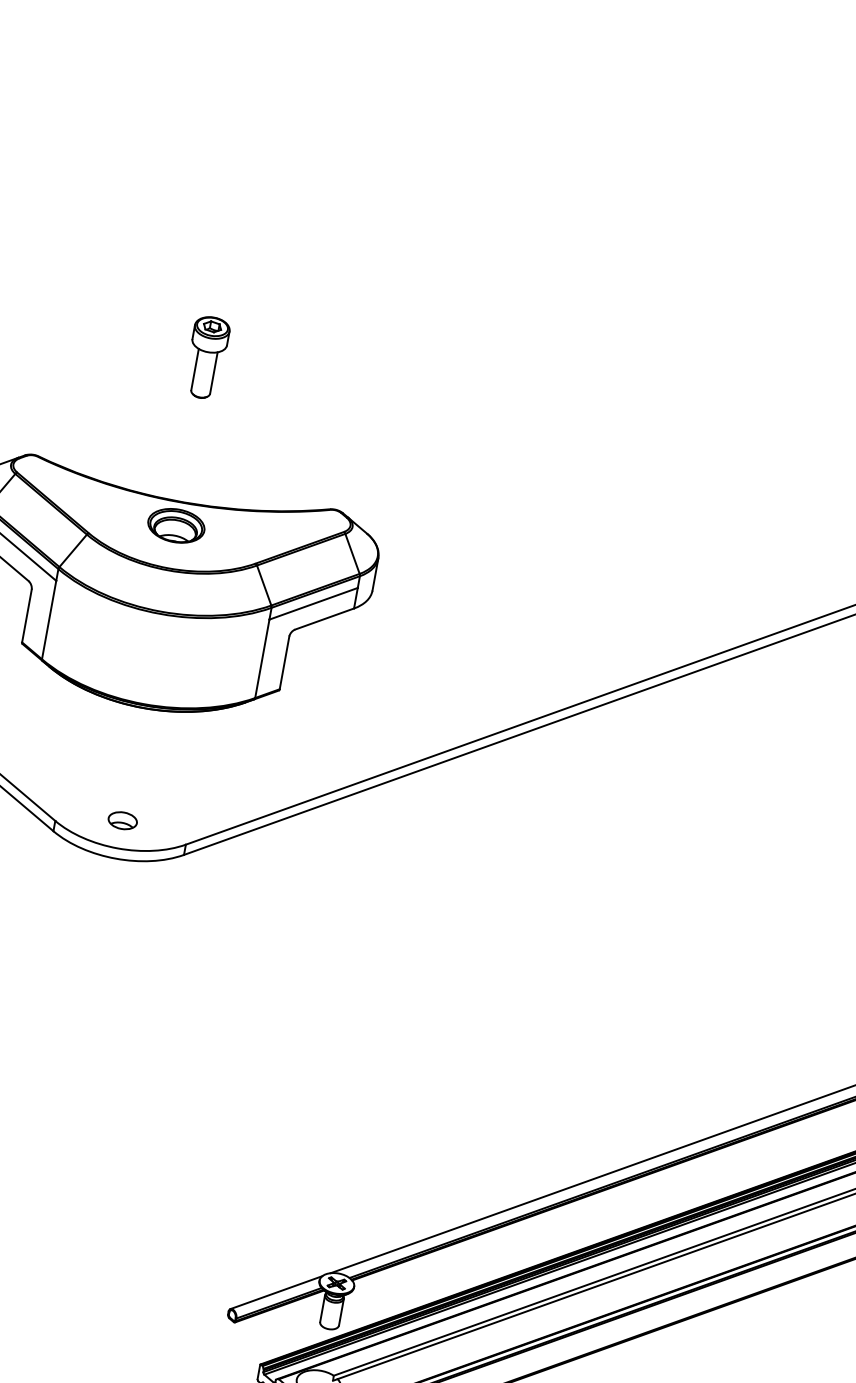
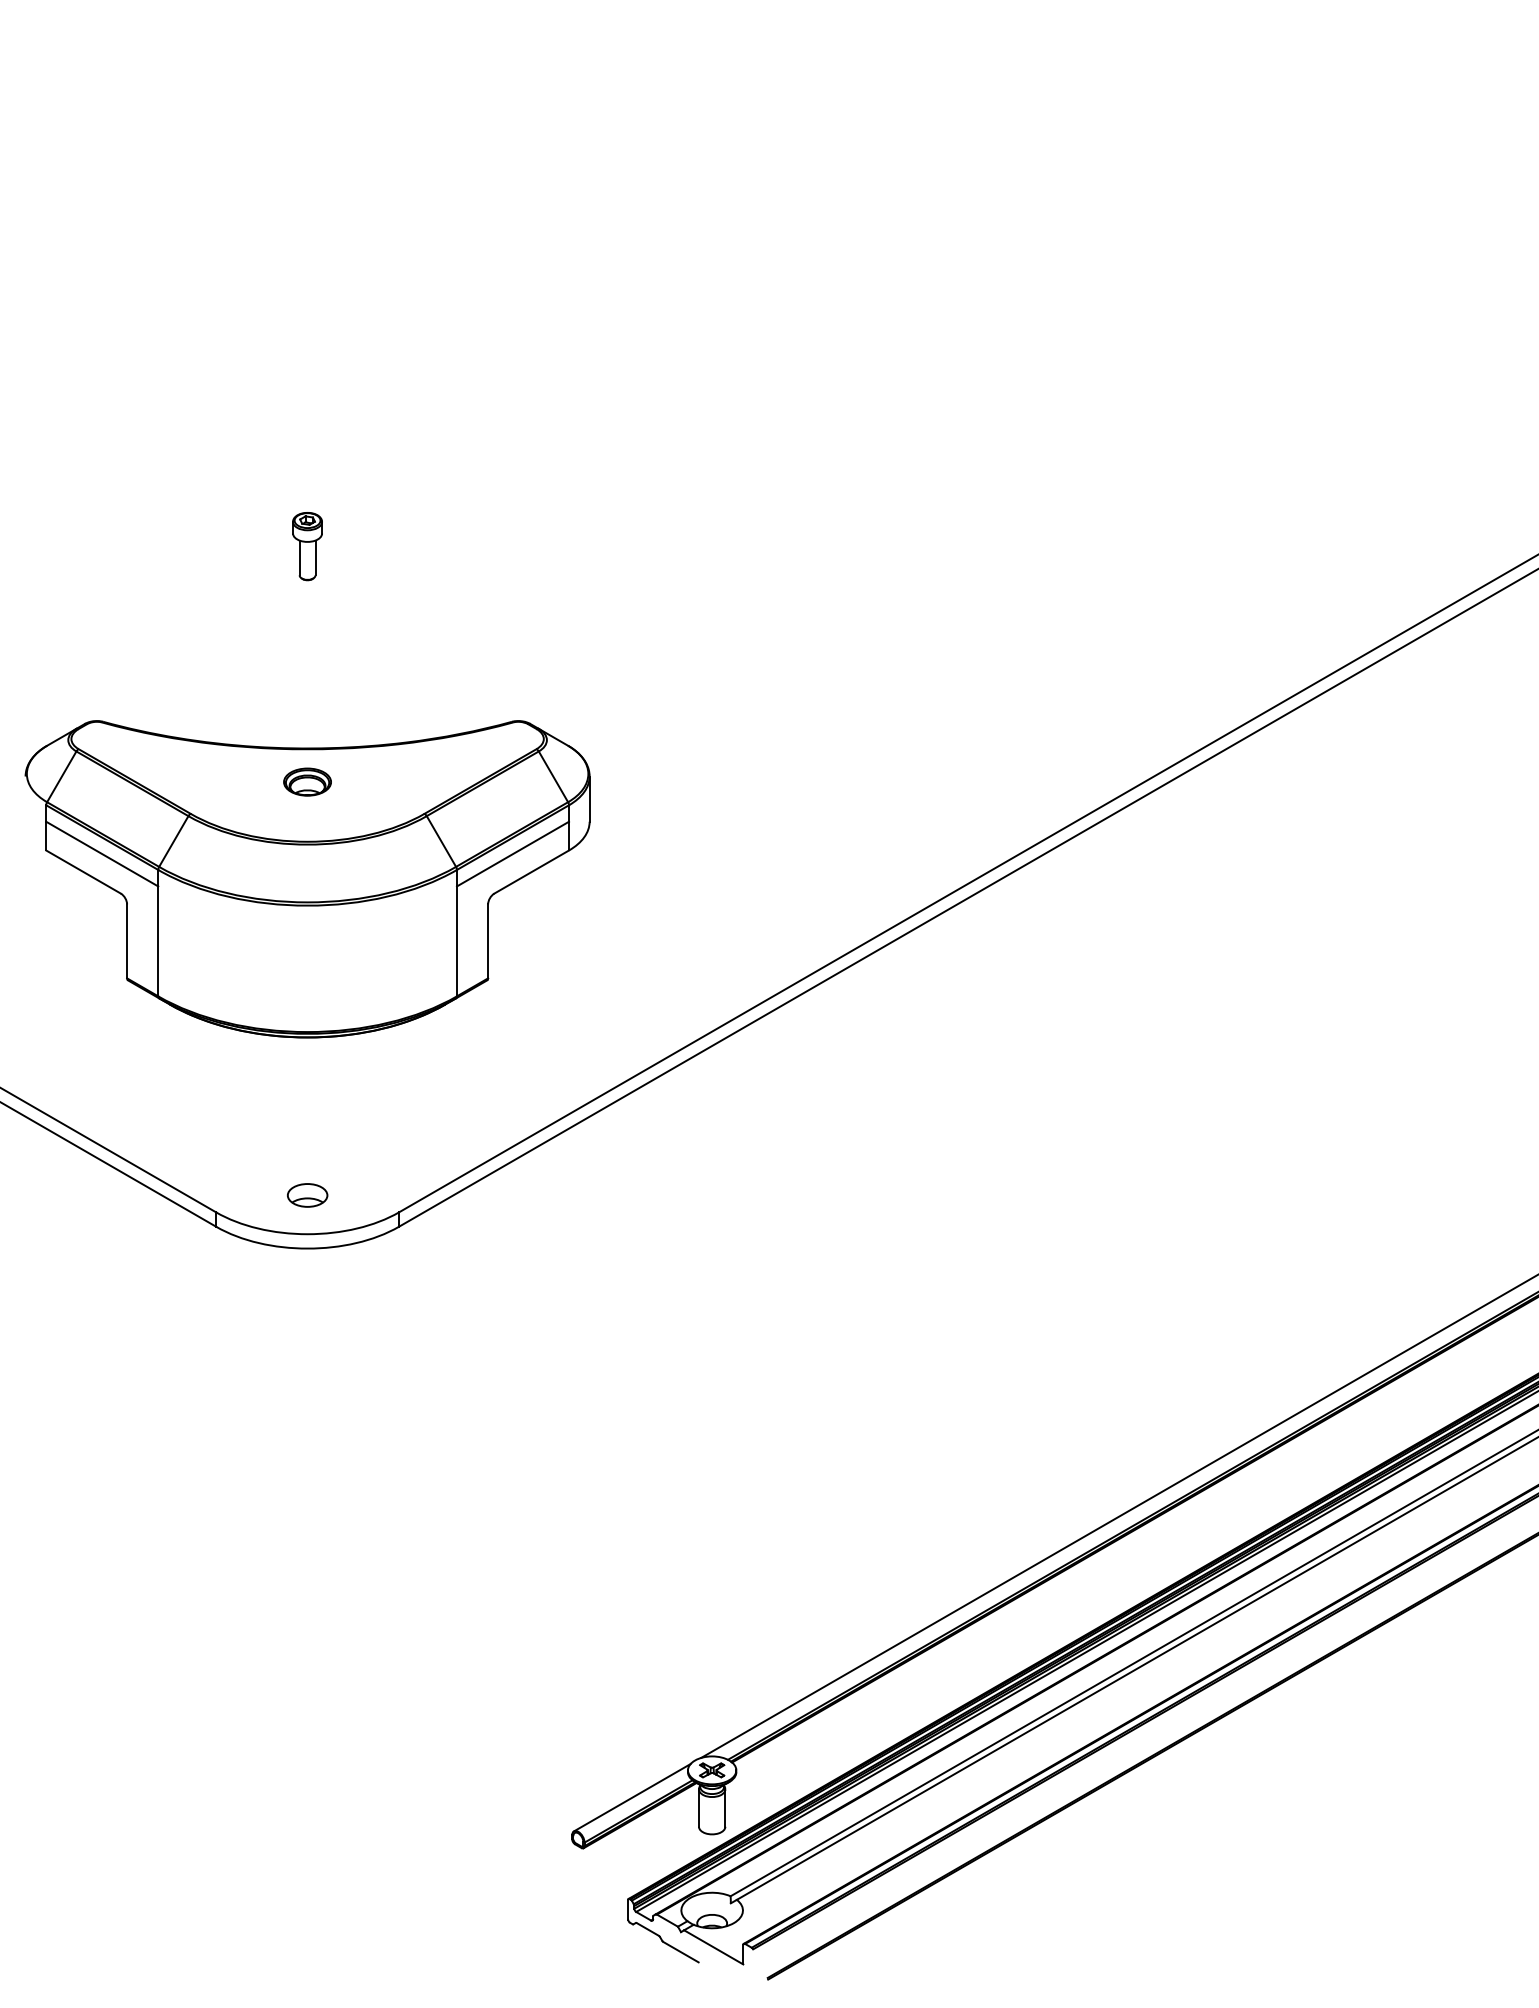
part: (206, 357) -> (307, 546), size x0.6
part: (176, 525) -> (307, 781), size x0.6

